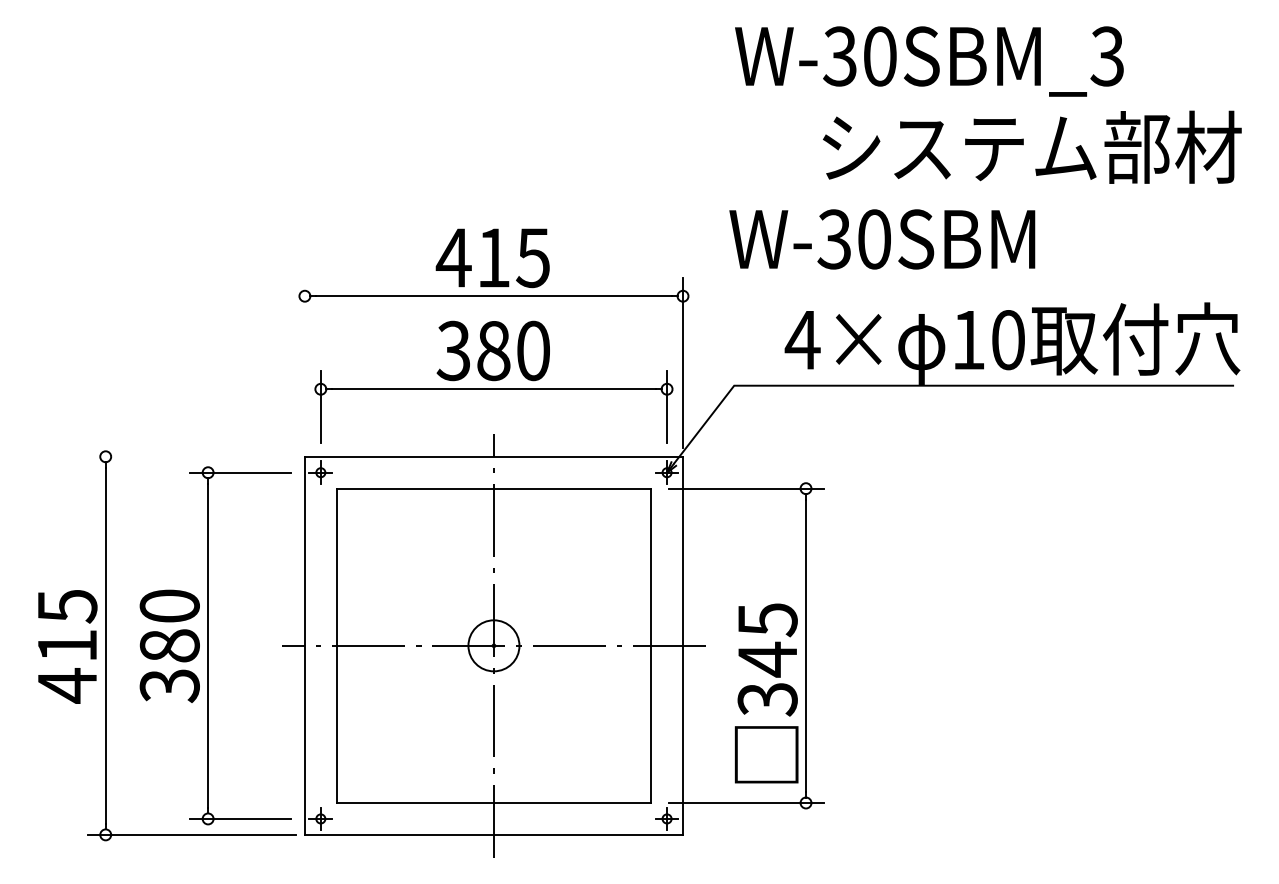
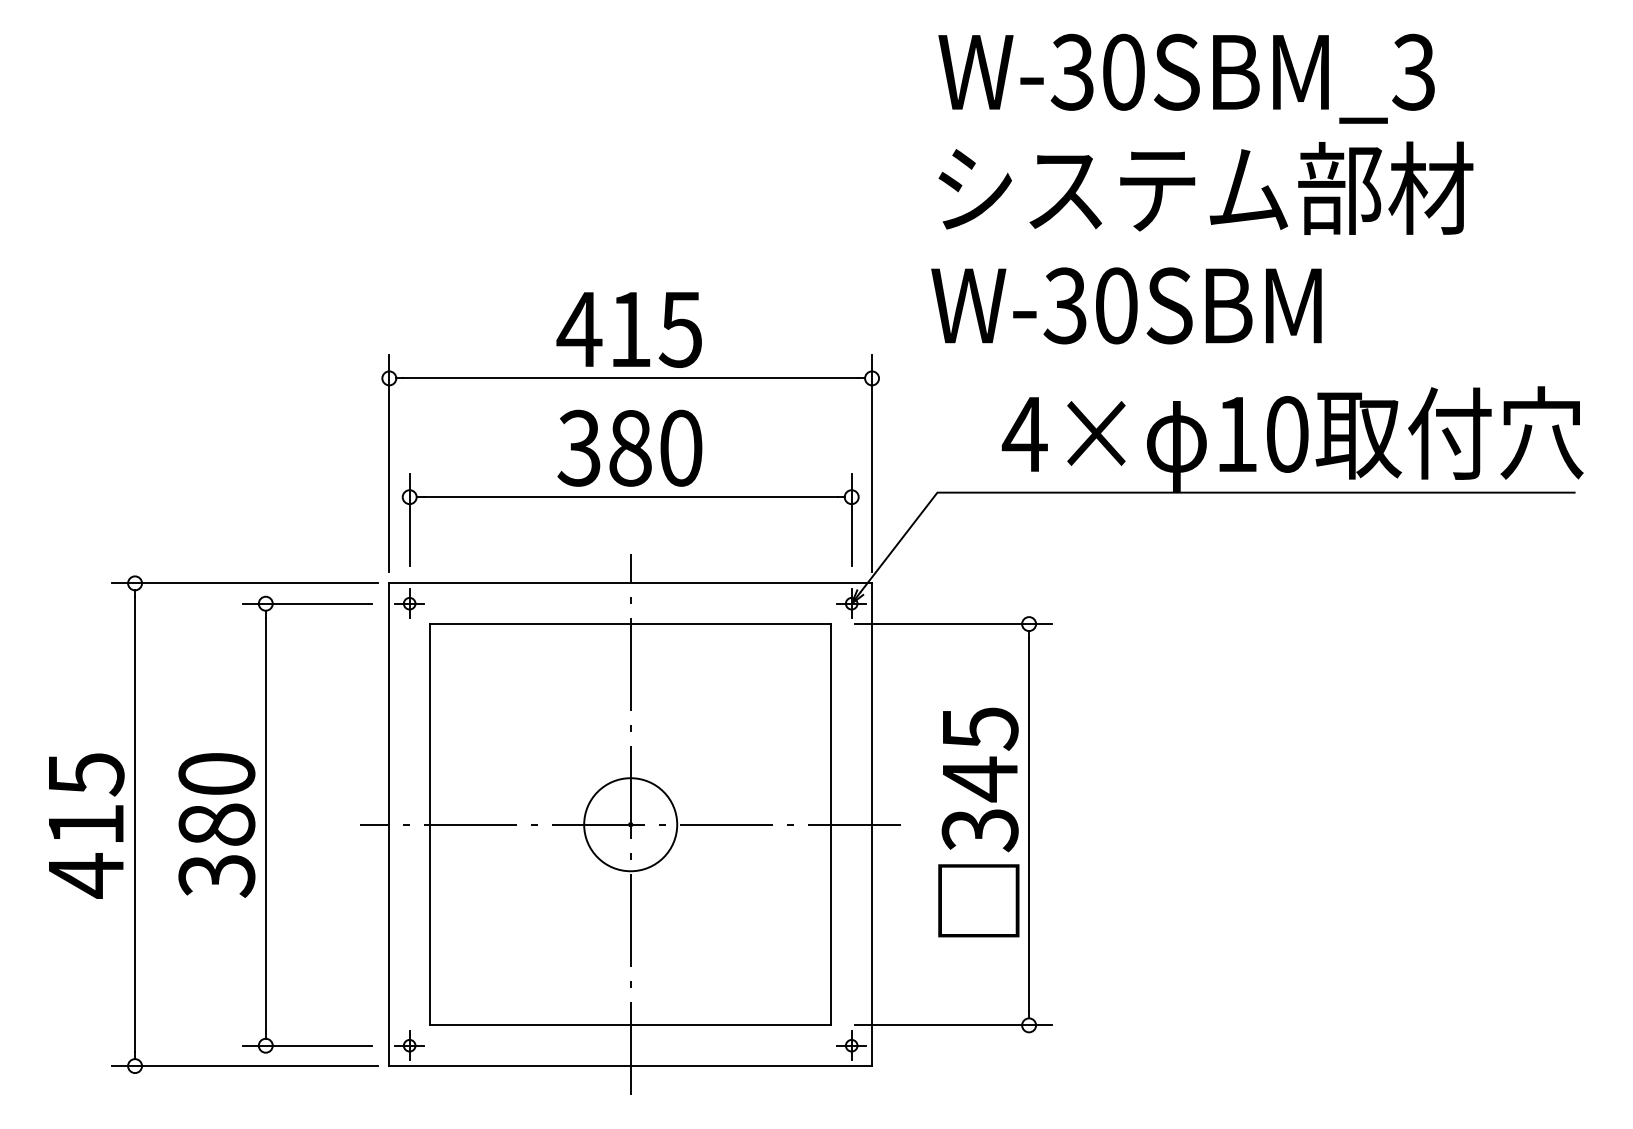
text: (1031, 146) -> (1205, 187), moved
line: (305, 362) -> (389, 463), added
line: (191, 456) -> (244, 583), added
circle: (493, 645) -> (630, 824), size x1.43
text: (766, 693) -> (978, 822), moved

